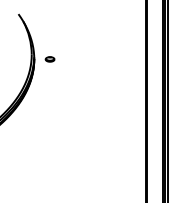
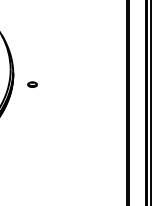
part: (49, 59) -> (31, 84), moved

